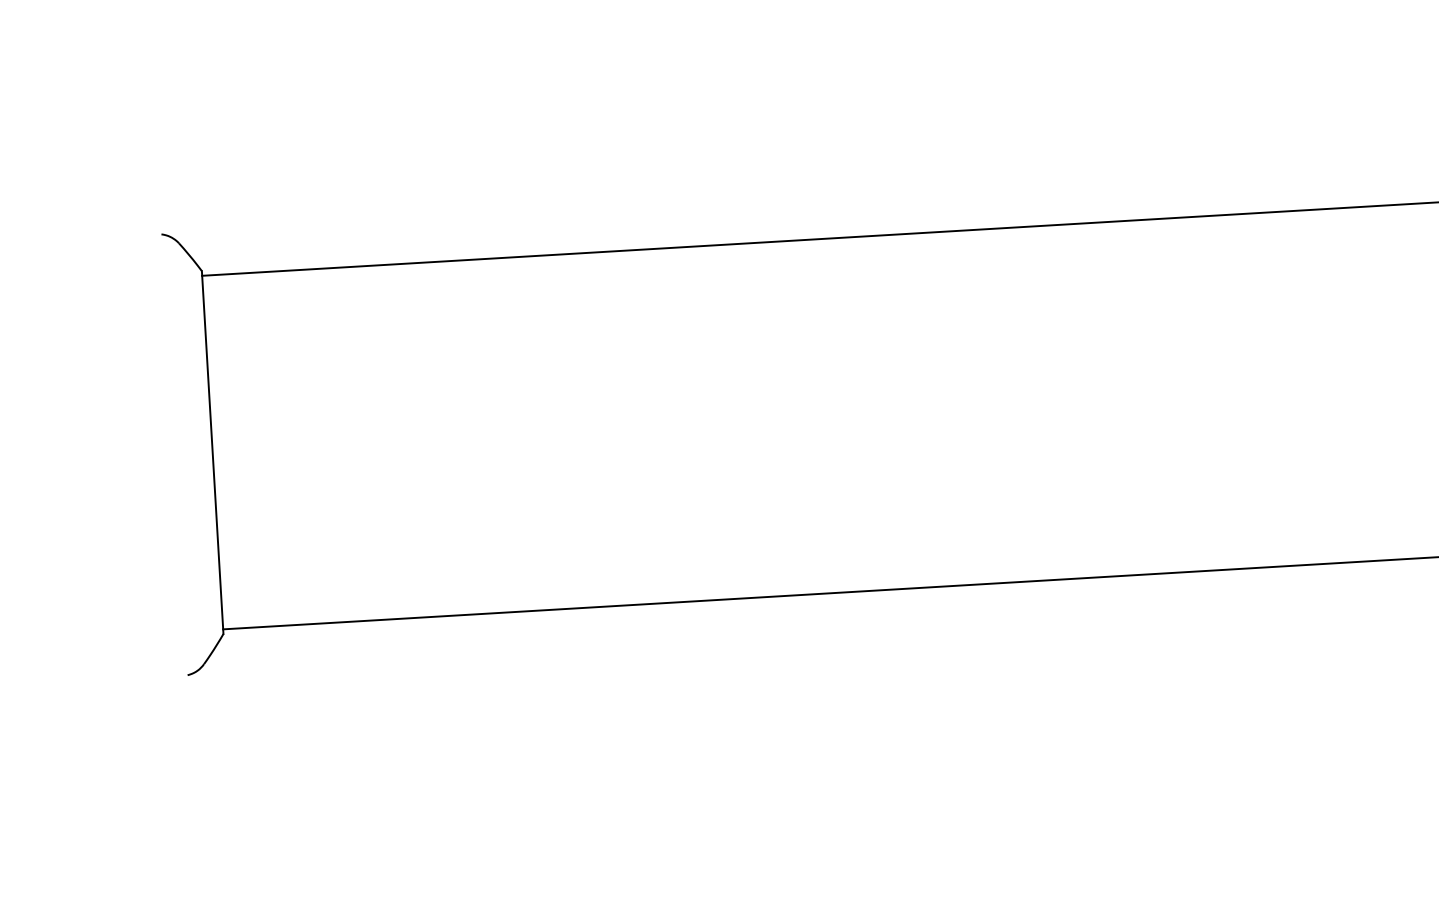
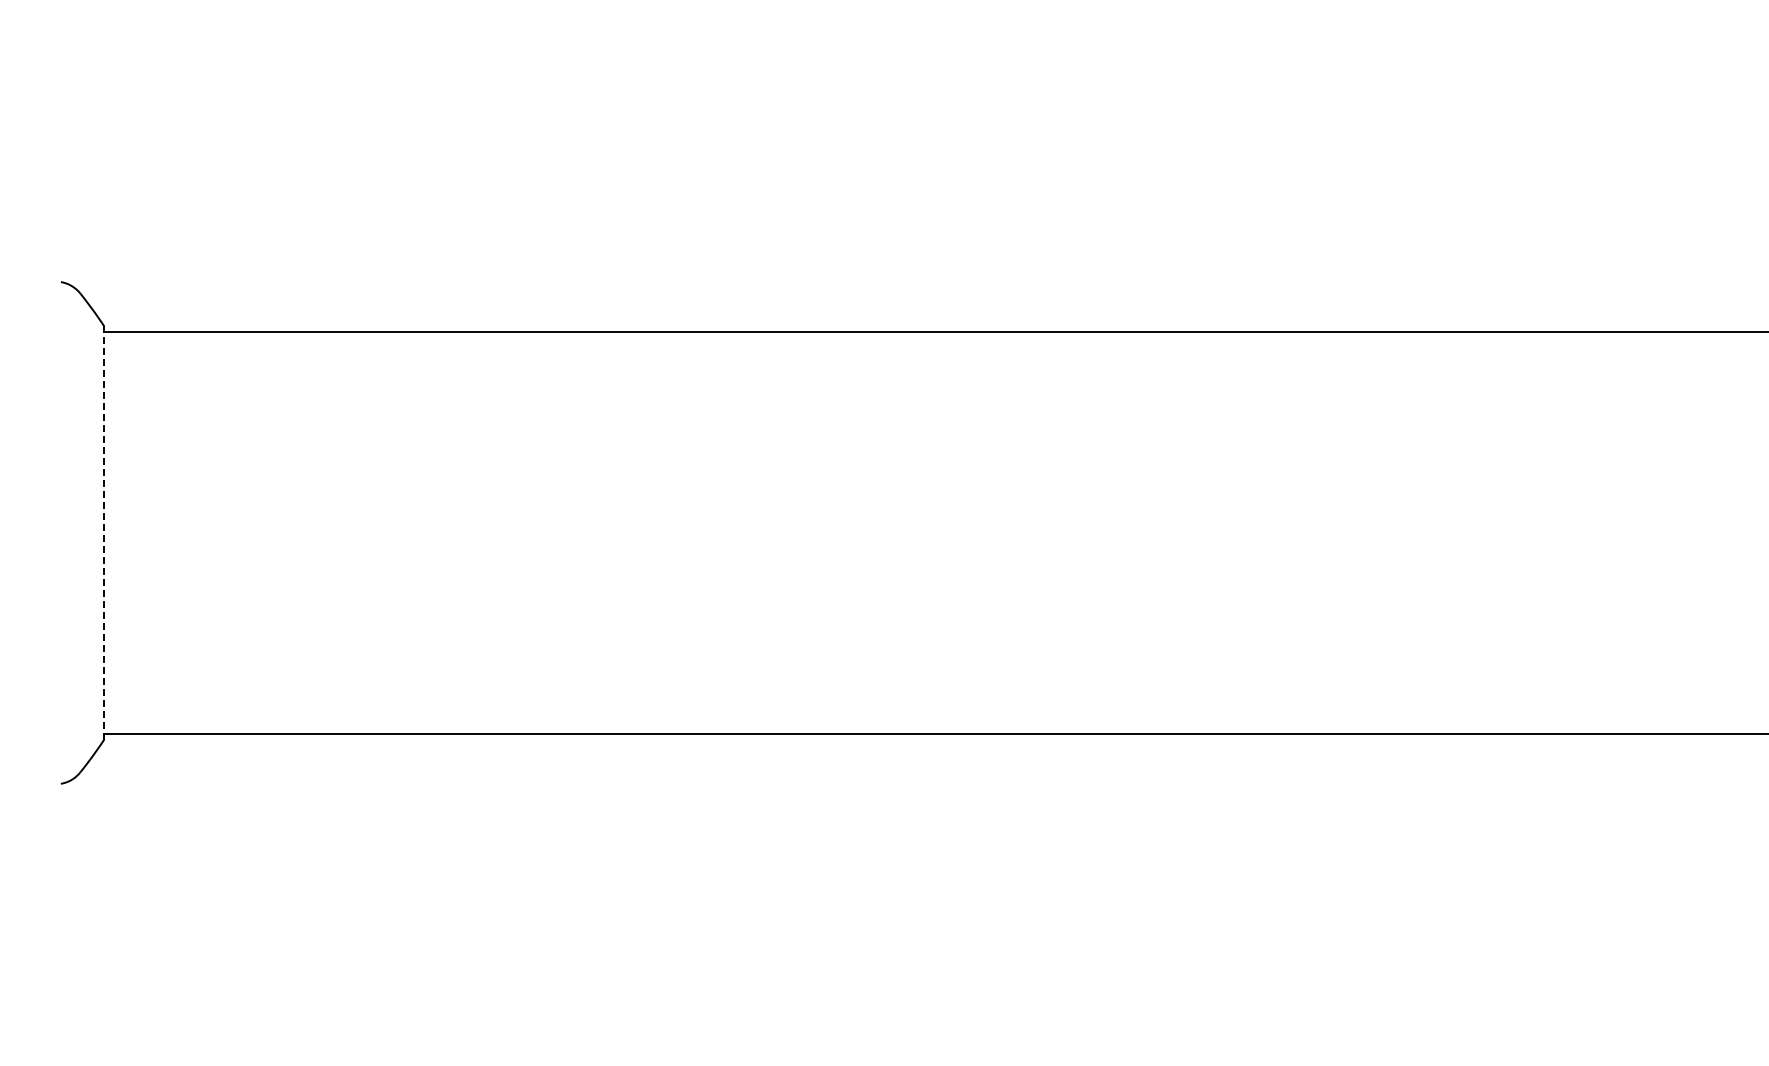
line: (212, 453) -> (104, 533), solid -> dashed

